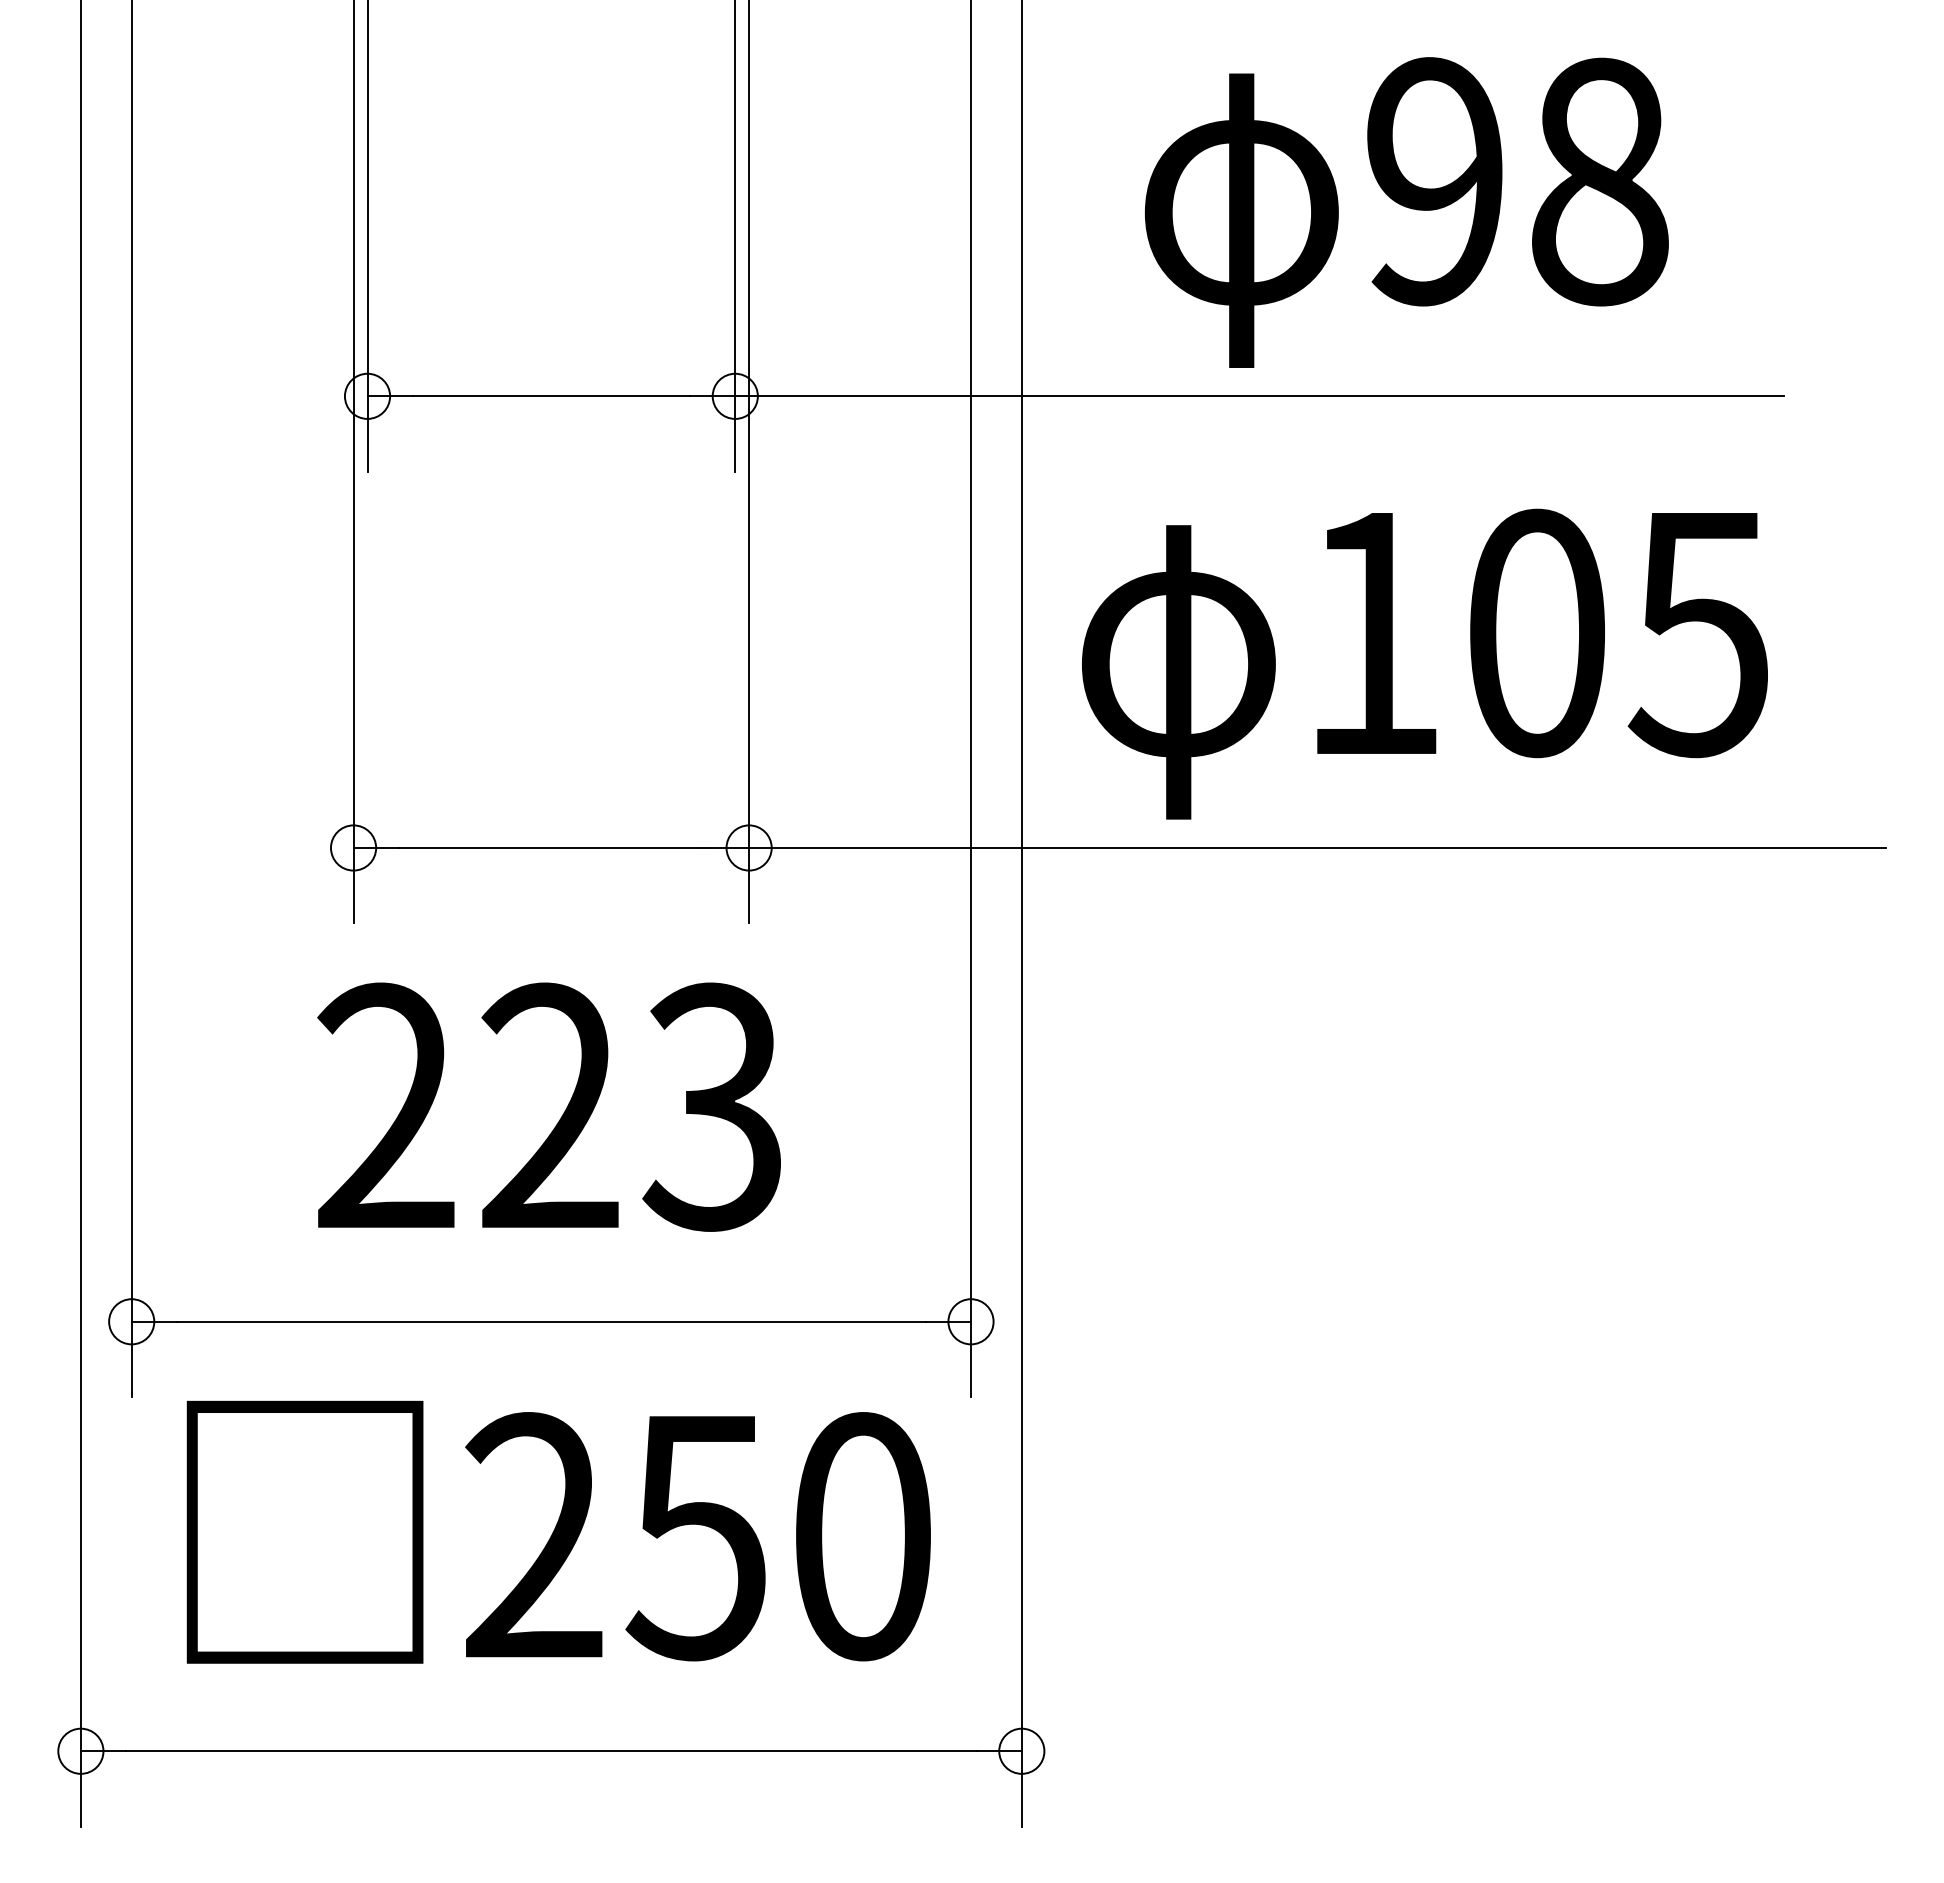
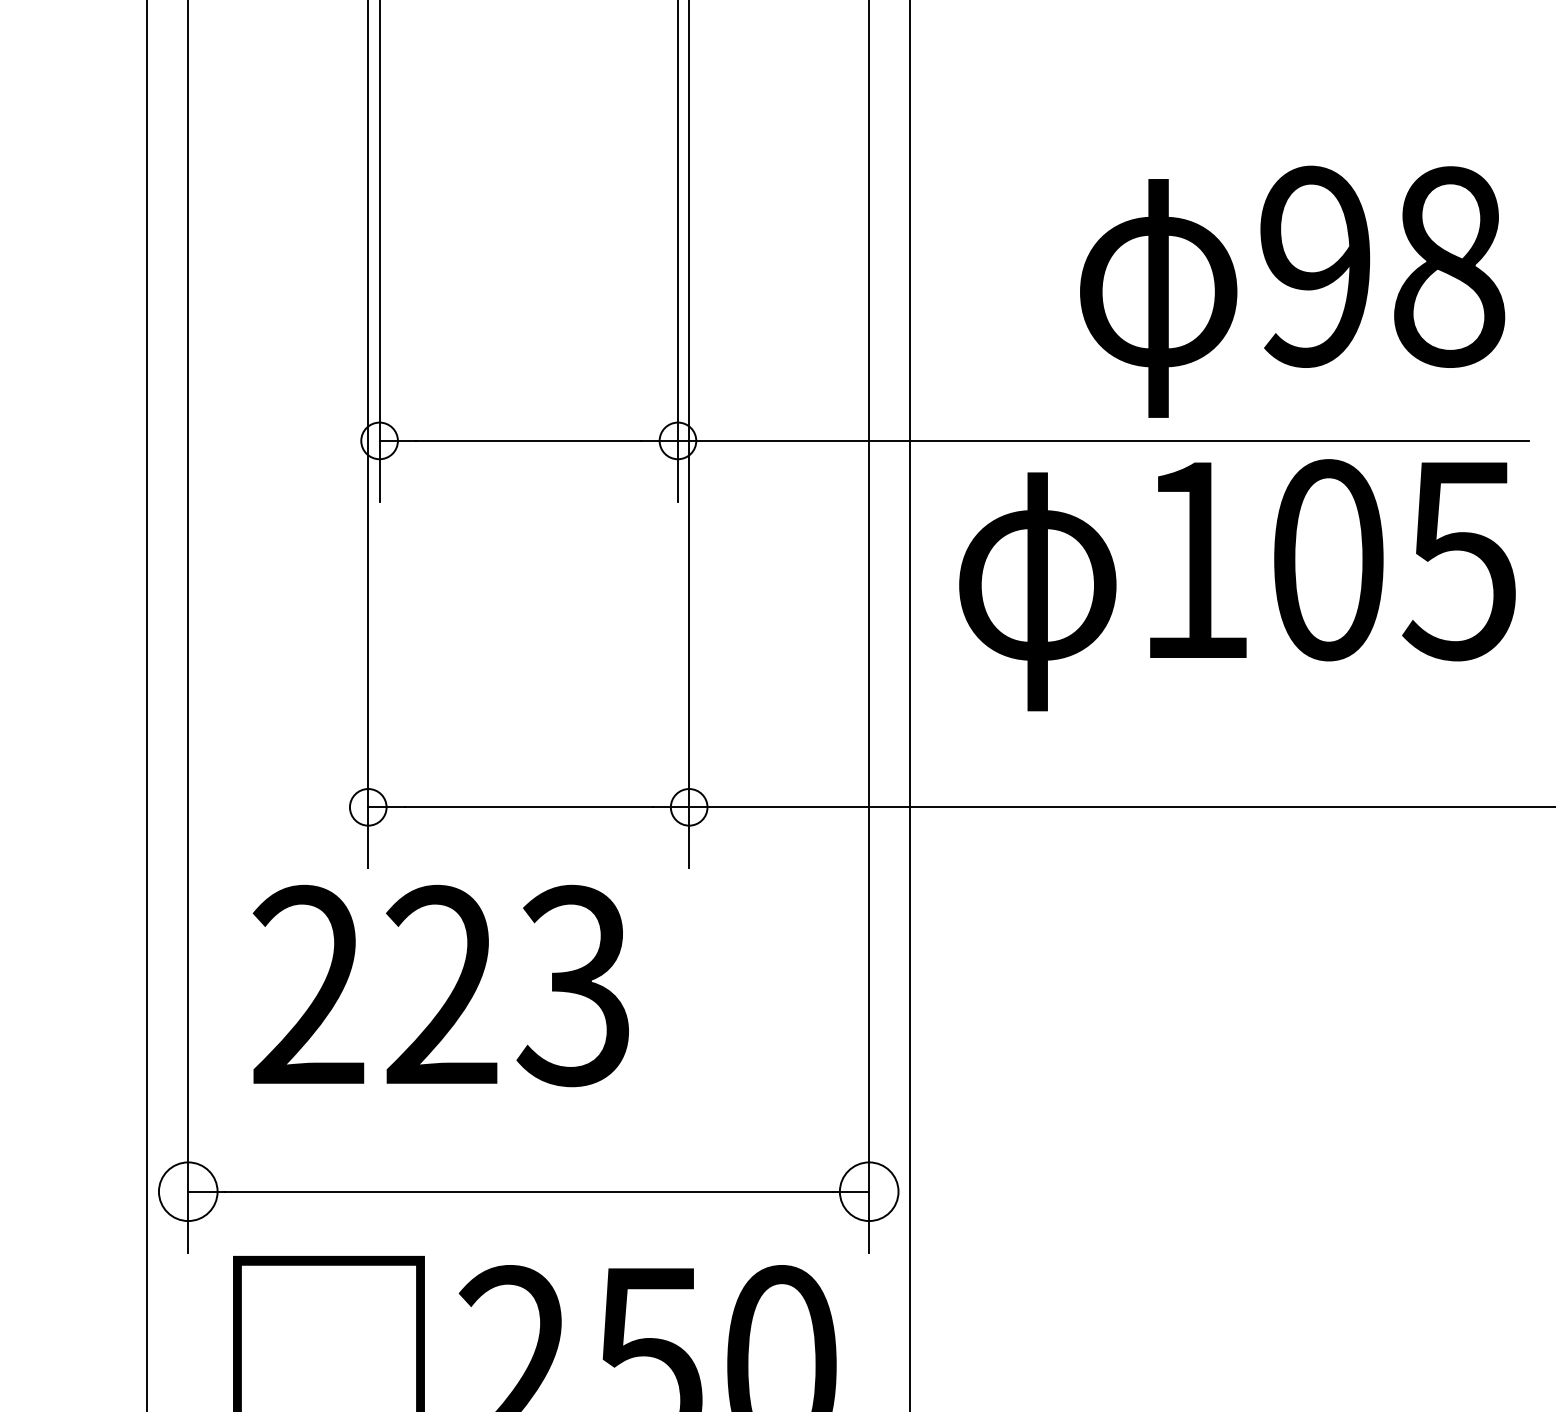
text: (1406, 212) -> (1292, 291), moved
text: (1424, 663) -> (1237, 584), moved
text: (548, 1106) -> (440, 985), moved
circle: (131, 1321) -> (188, 1191), size x1.6
circle: (970, 1321) -> (868, 1191), size x1.6

